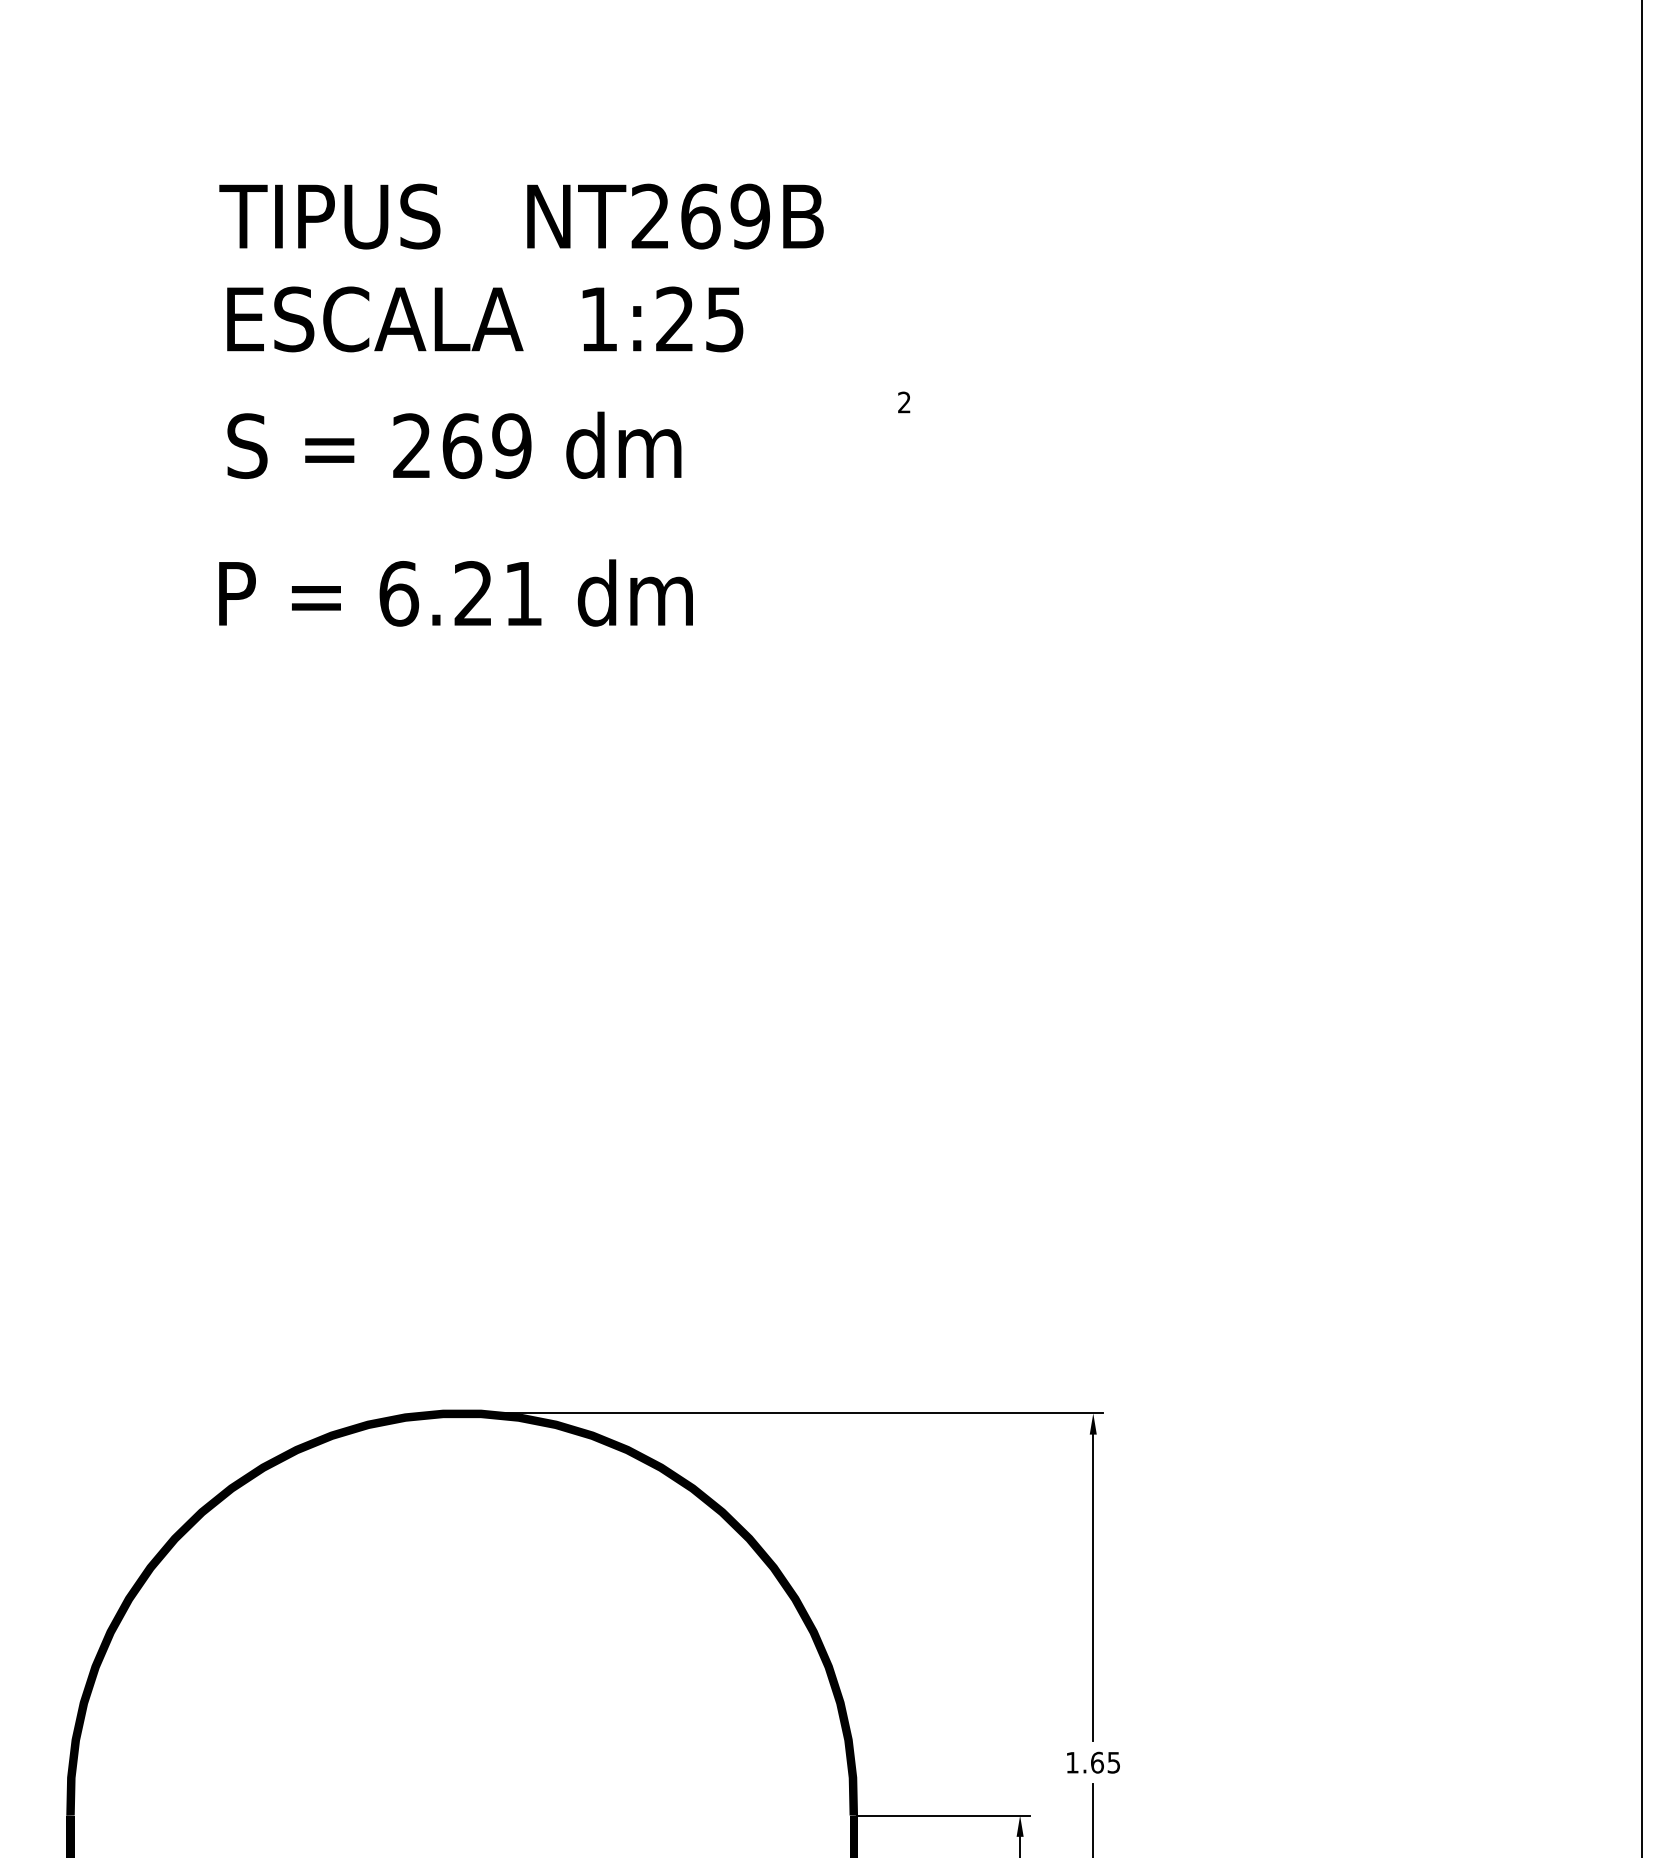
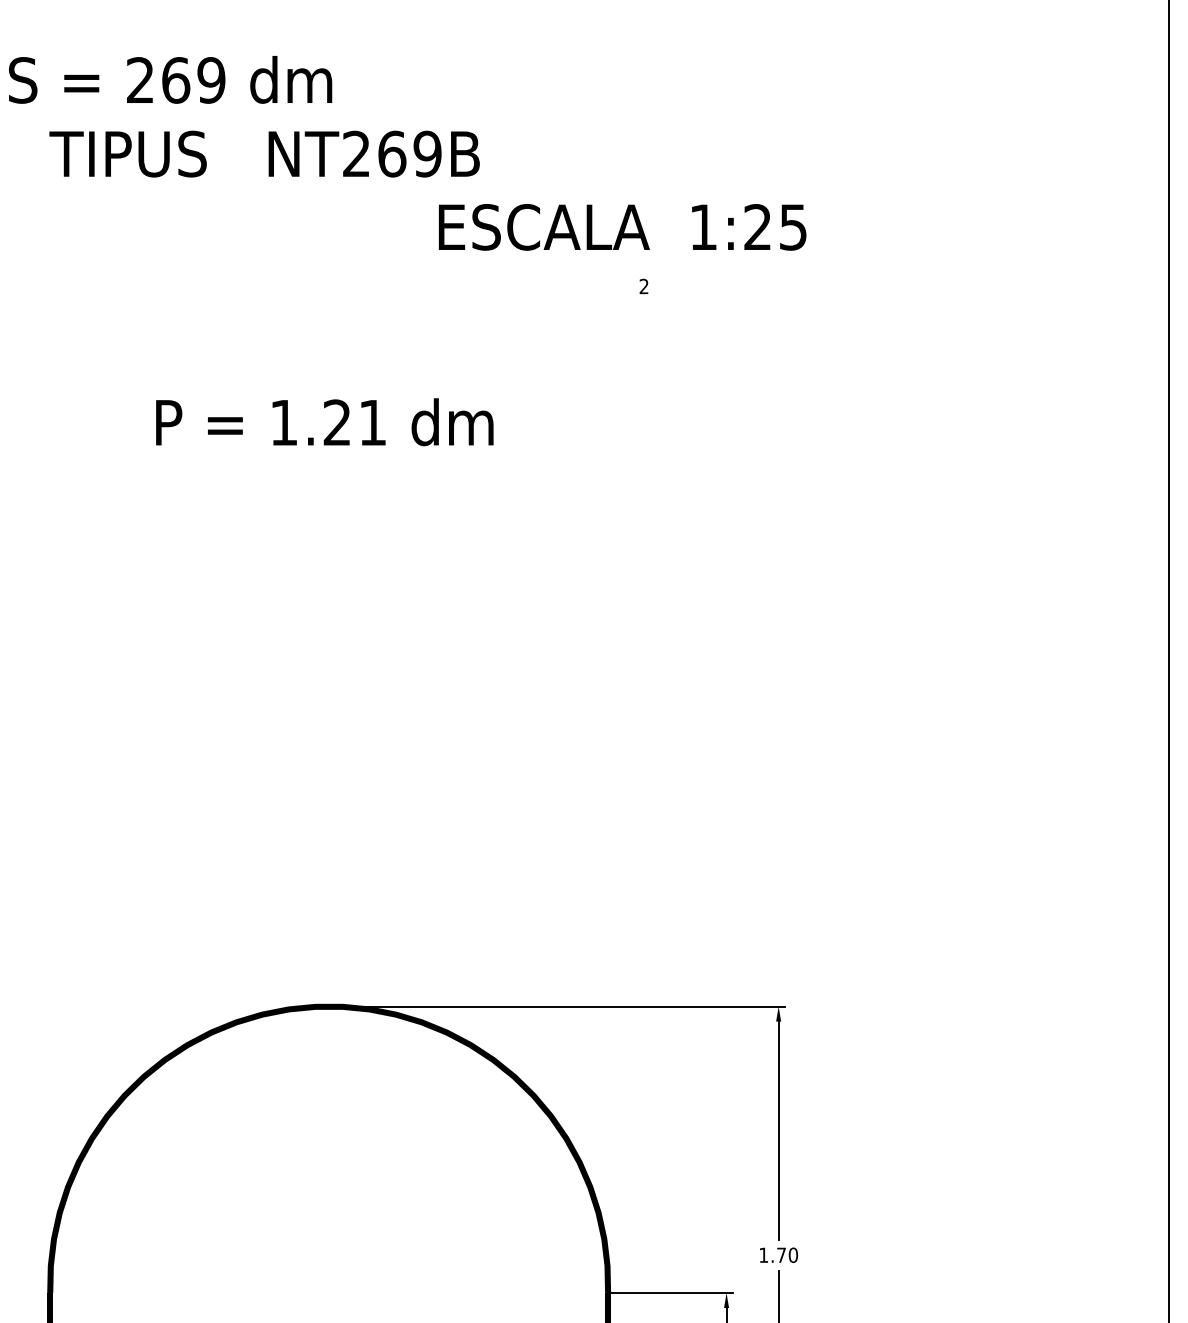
text: (521, 216) -> (264, 154), moved
text: (485, 319) -> (622, 227), moved
text: (454, 444) -> (170, 79), moved
text: (399, 593) -> (284, 422), 6.21 -> 1.21
text: (1105, 1762) -> (787, 1255), 1.65 -> 1.70

